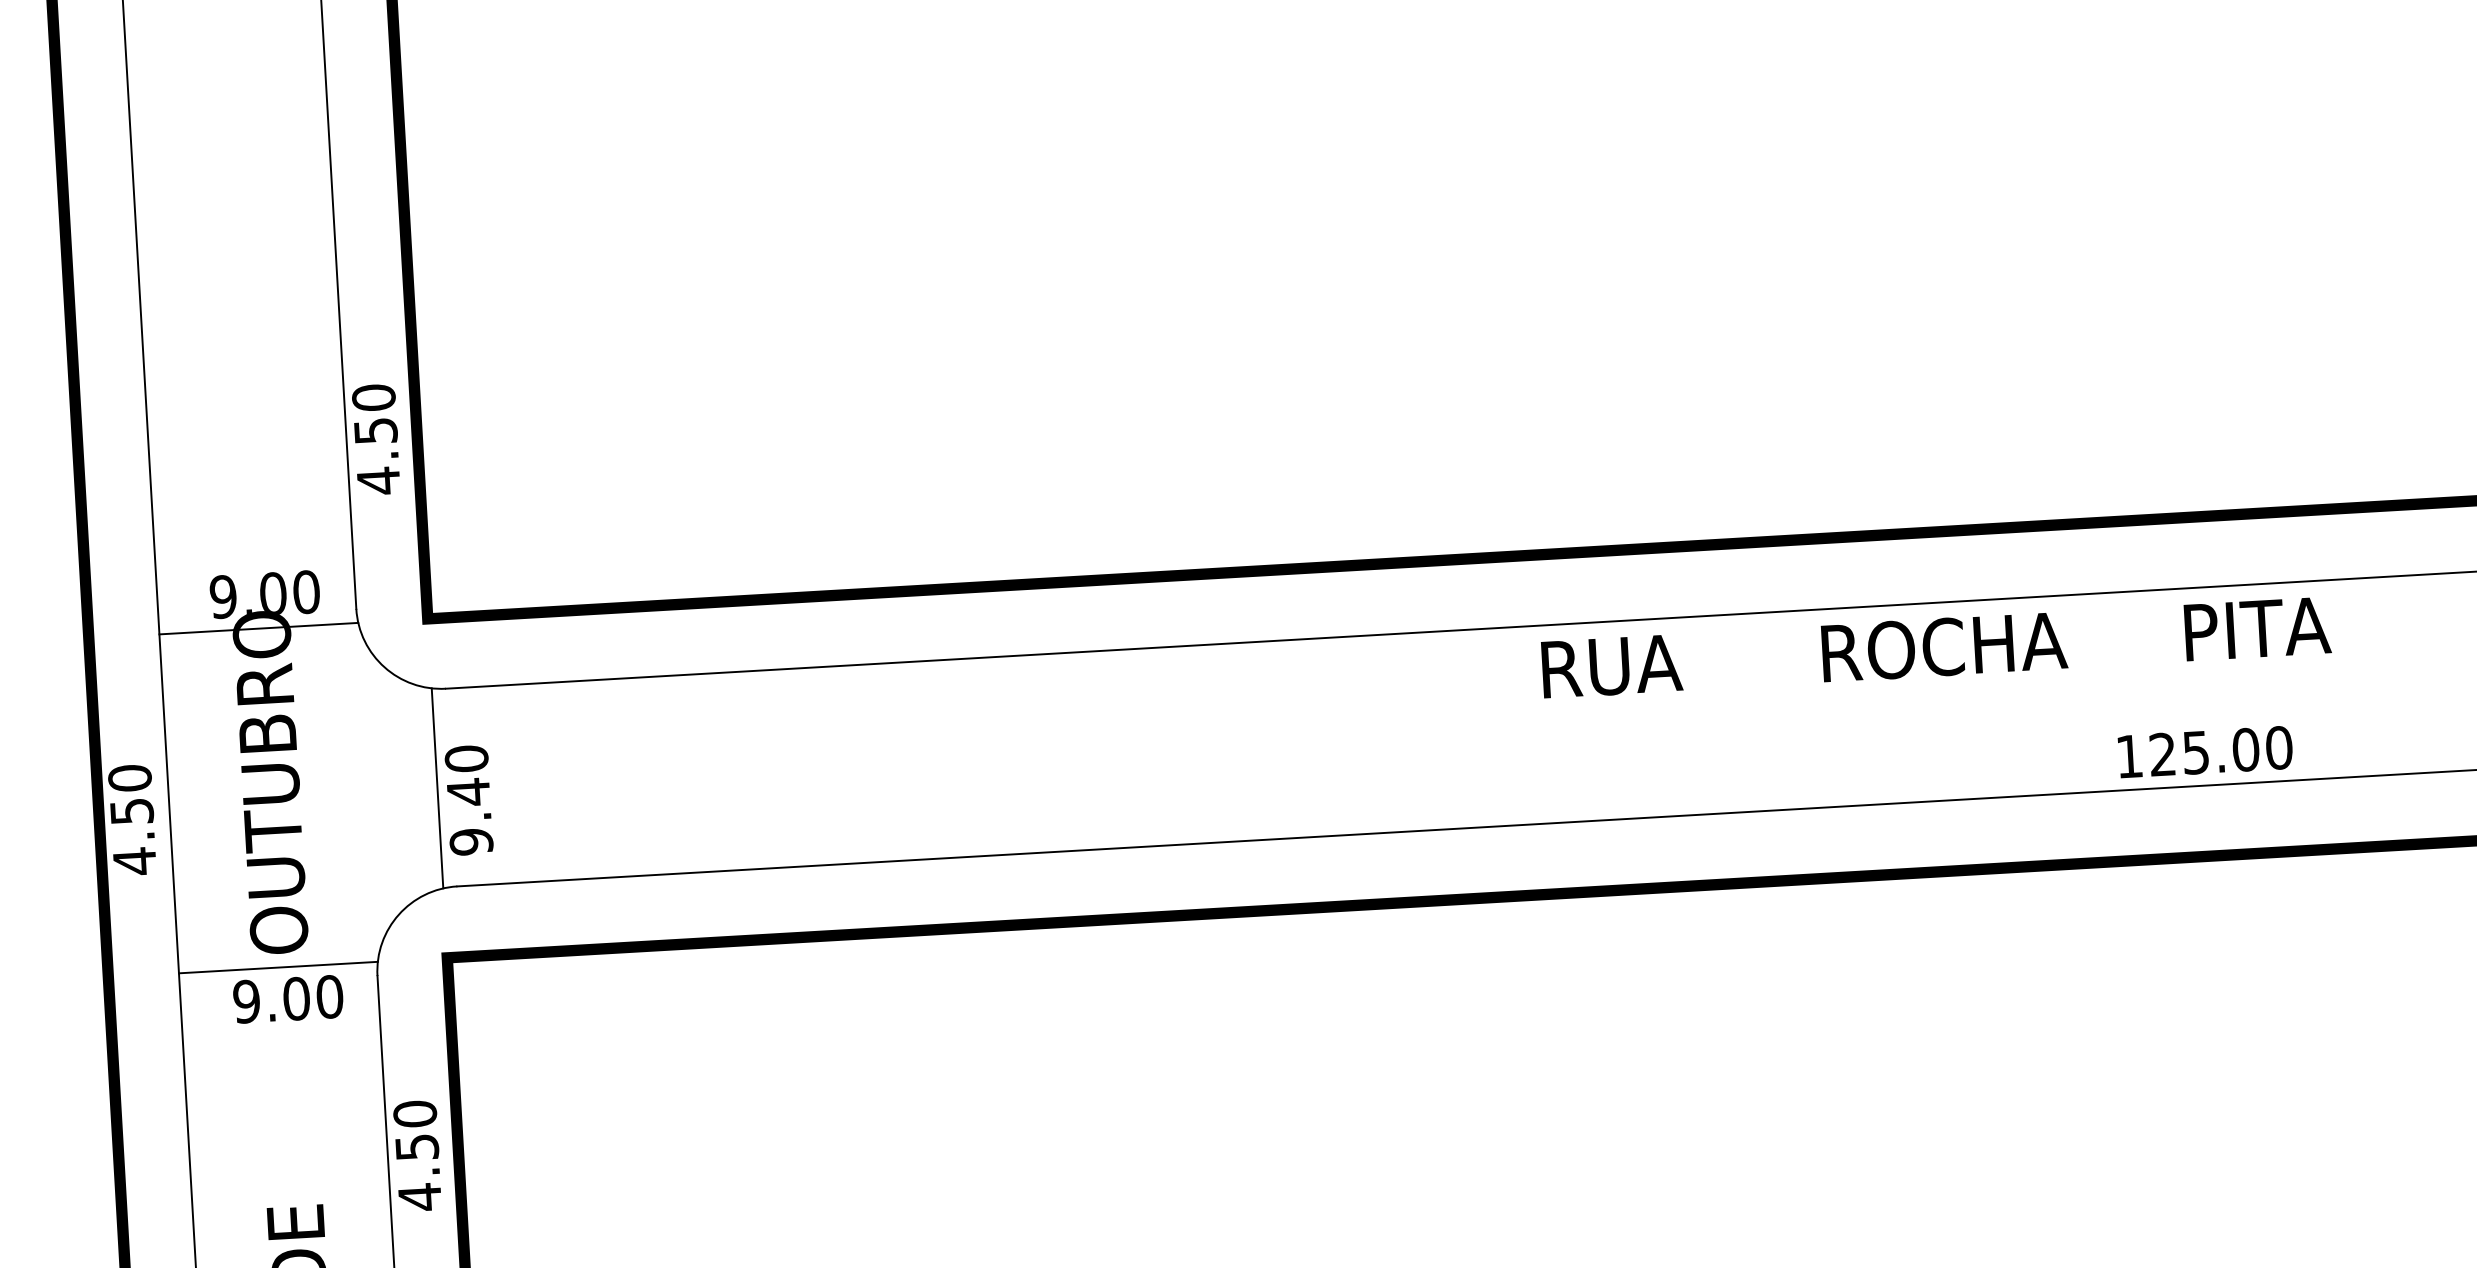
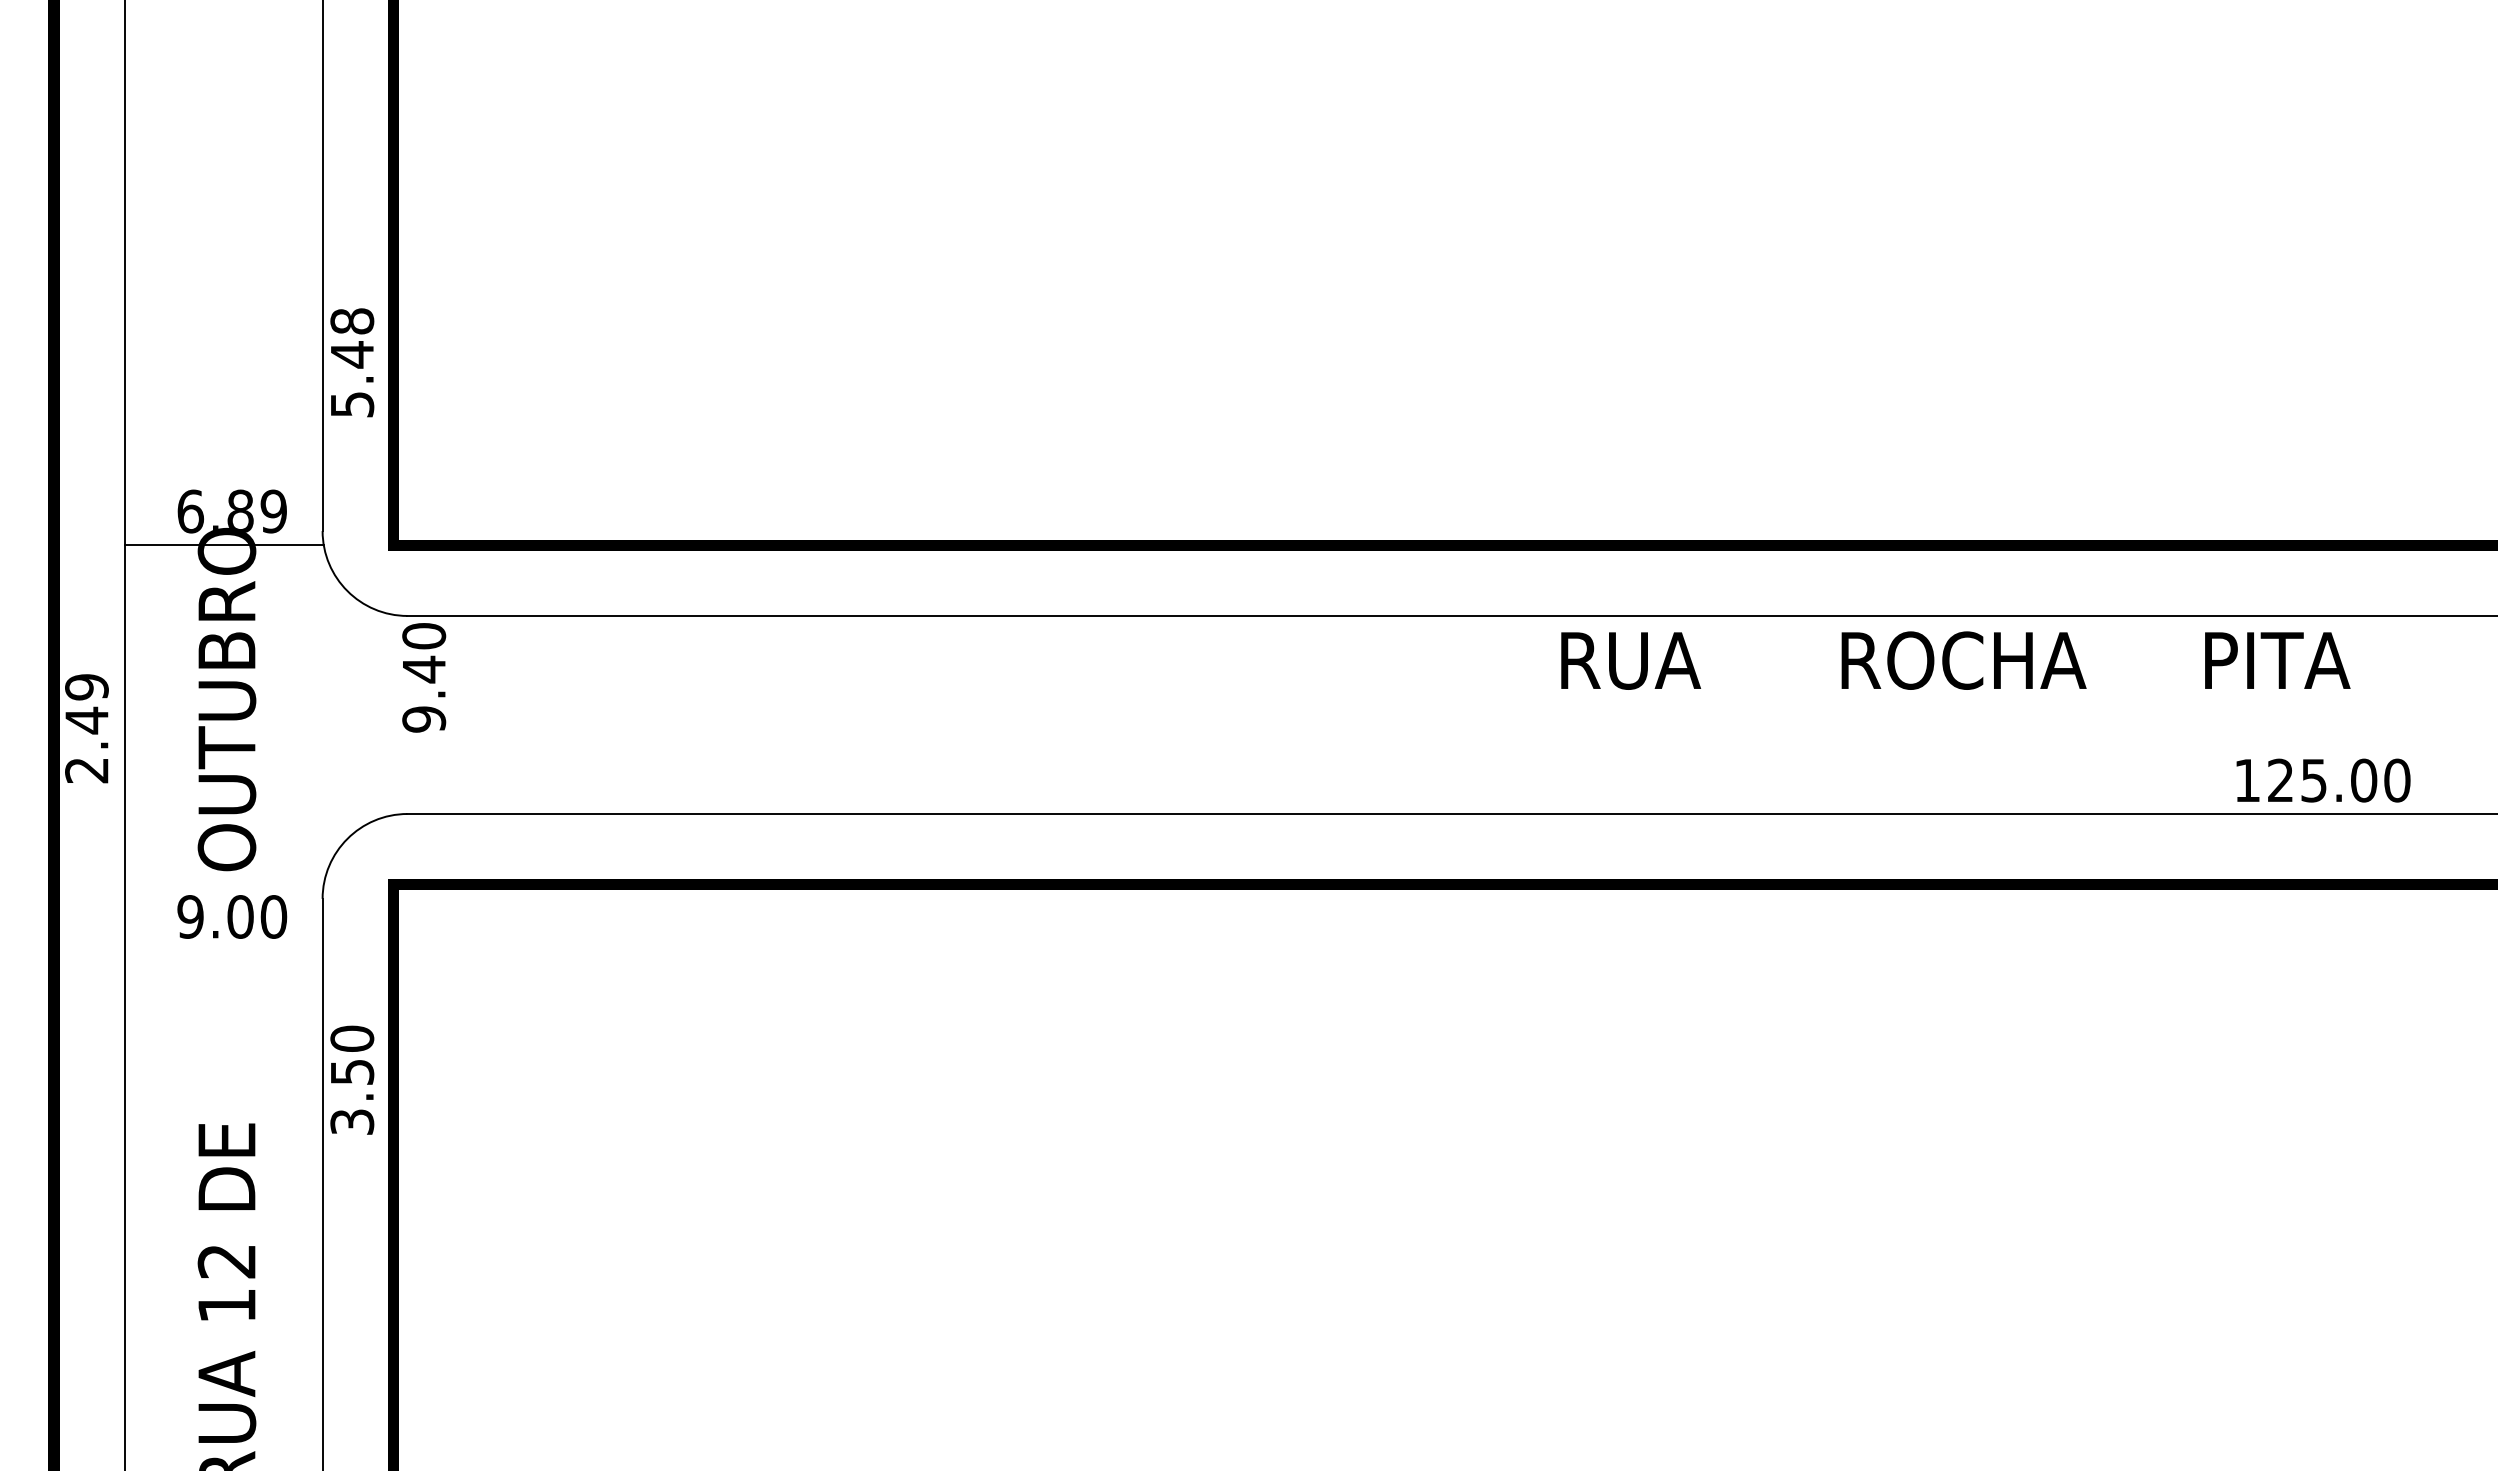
text: (376, 439) -> (352, 363), 4.50 -> 5.48
text: (265, 594) -> (232, 511), 9.00 -> 6.89
text: (1936, 647) -> (1955, 660), moved
text: (2205, 752) -> (2323, 780), moved
line: (437, 787) -> (393, 714), removed
text: (469, 800) -> (424, 677), moved
text: (132, 820) -> (86, 729), 4.50 -> 2.49
line: (277, 967) -> (223, 884), removed
text: (420, 1197) -> (352, 1122), 4.50 -> 3.50

